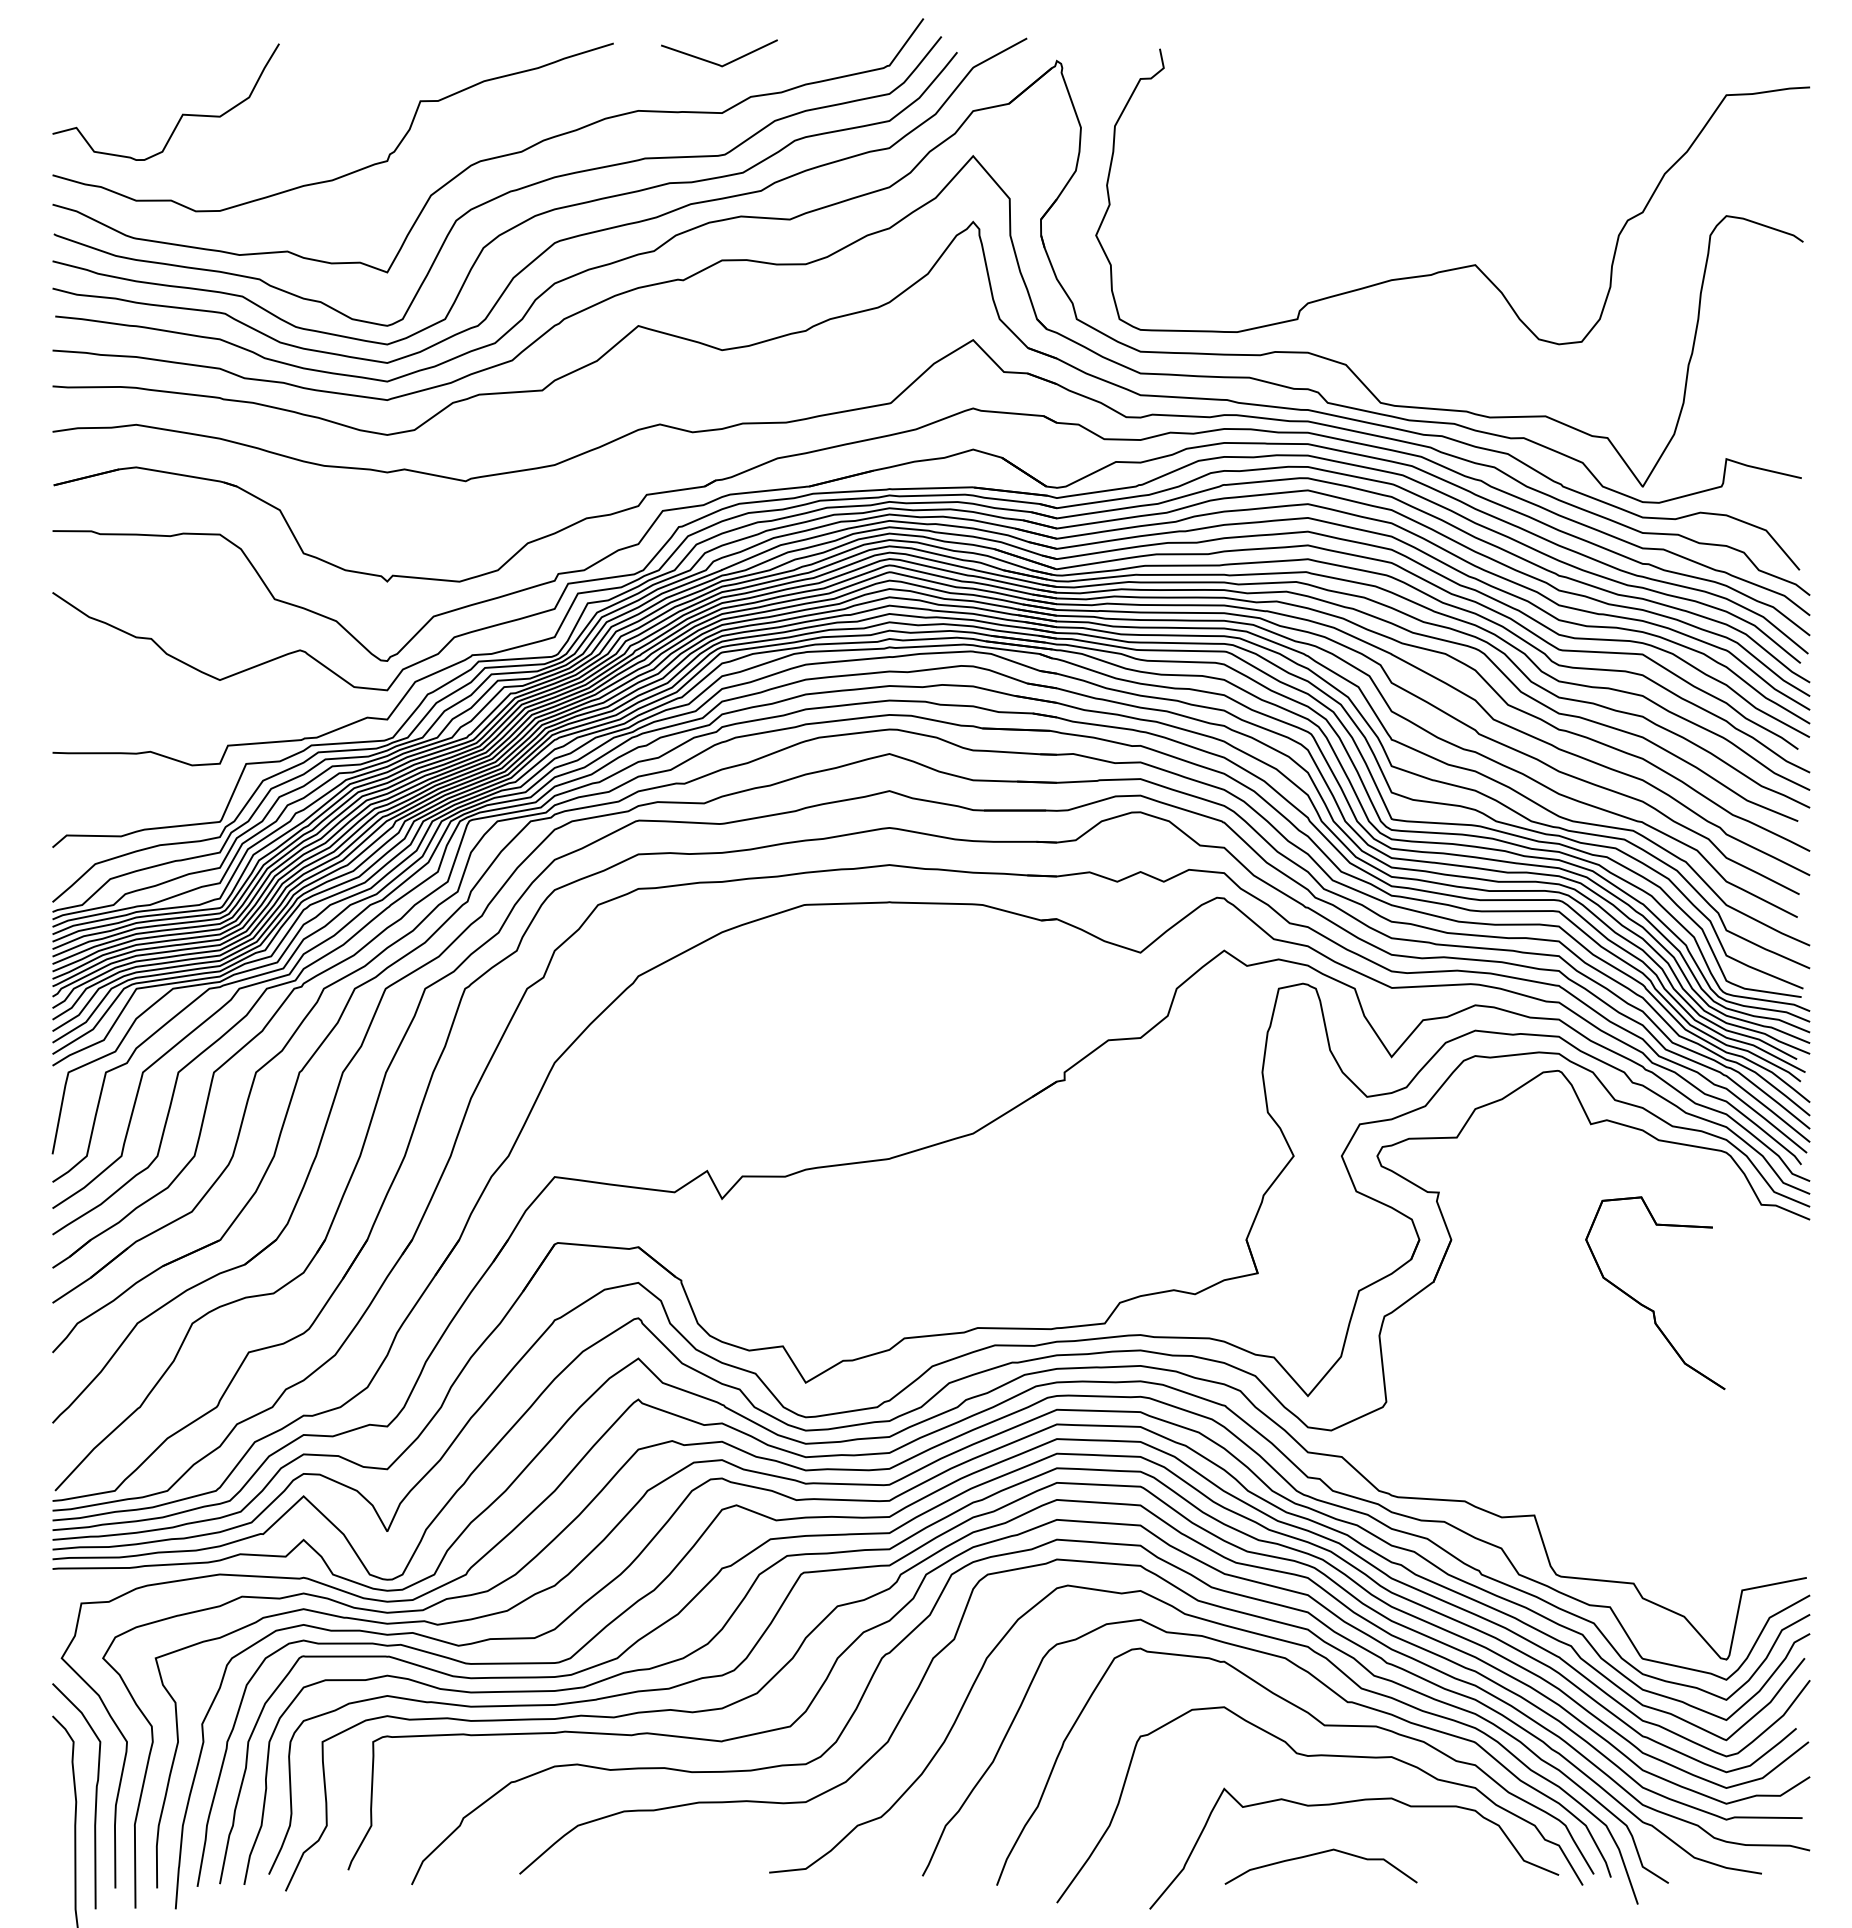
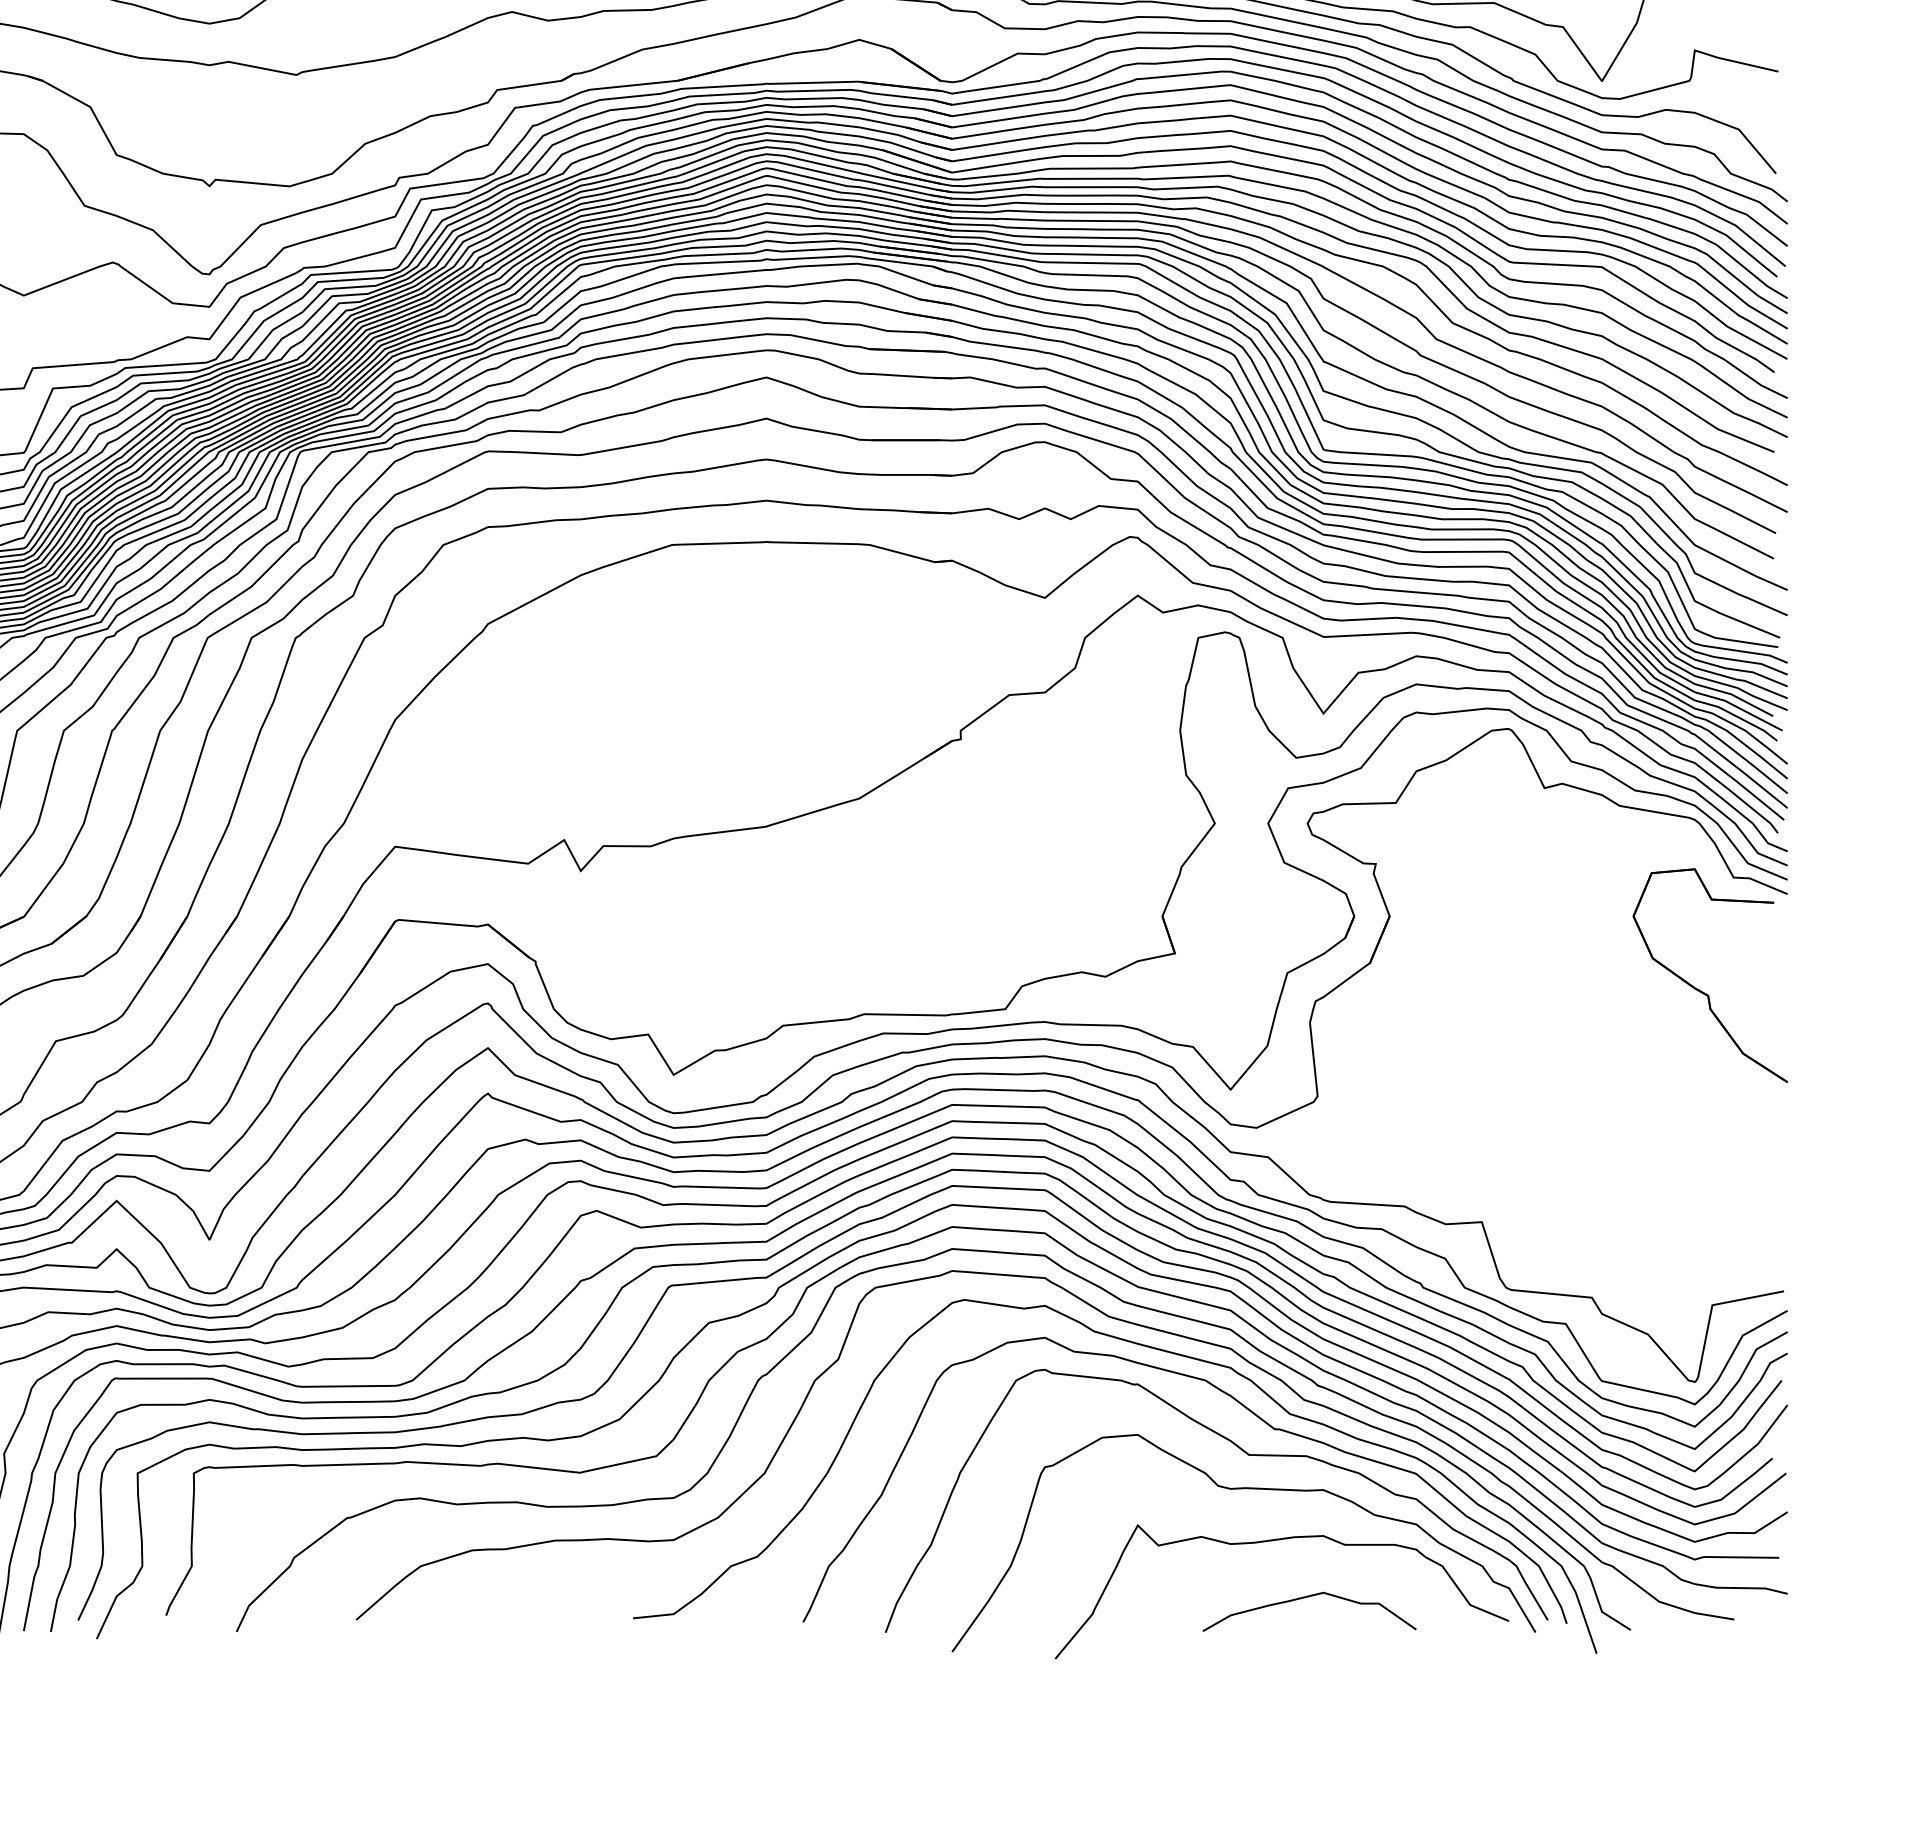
part: (1647, 1306) -> (1701, 990), moved
curve: (1318, 1854) -> (1306, 1598), moved

